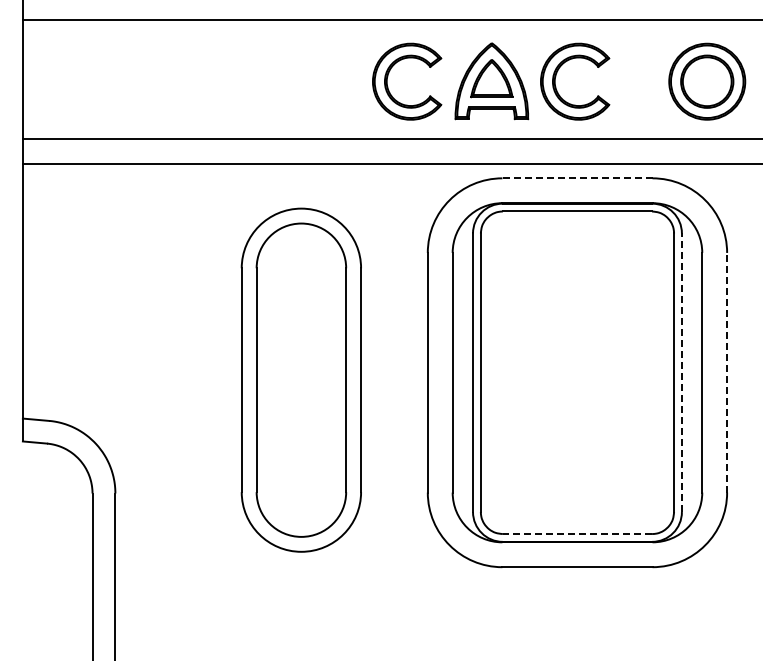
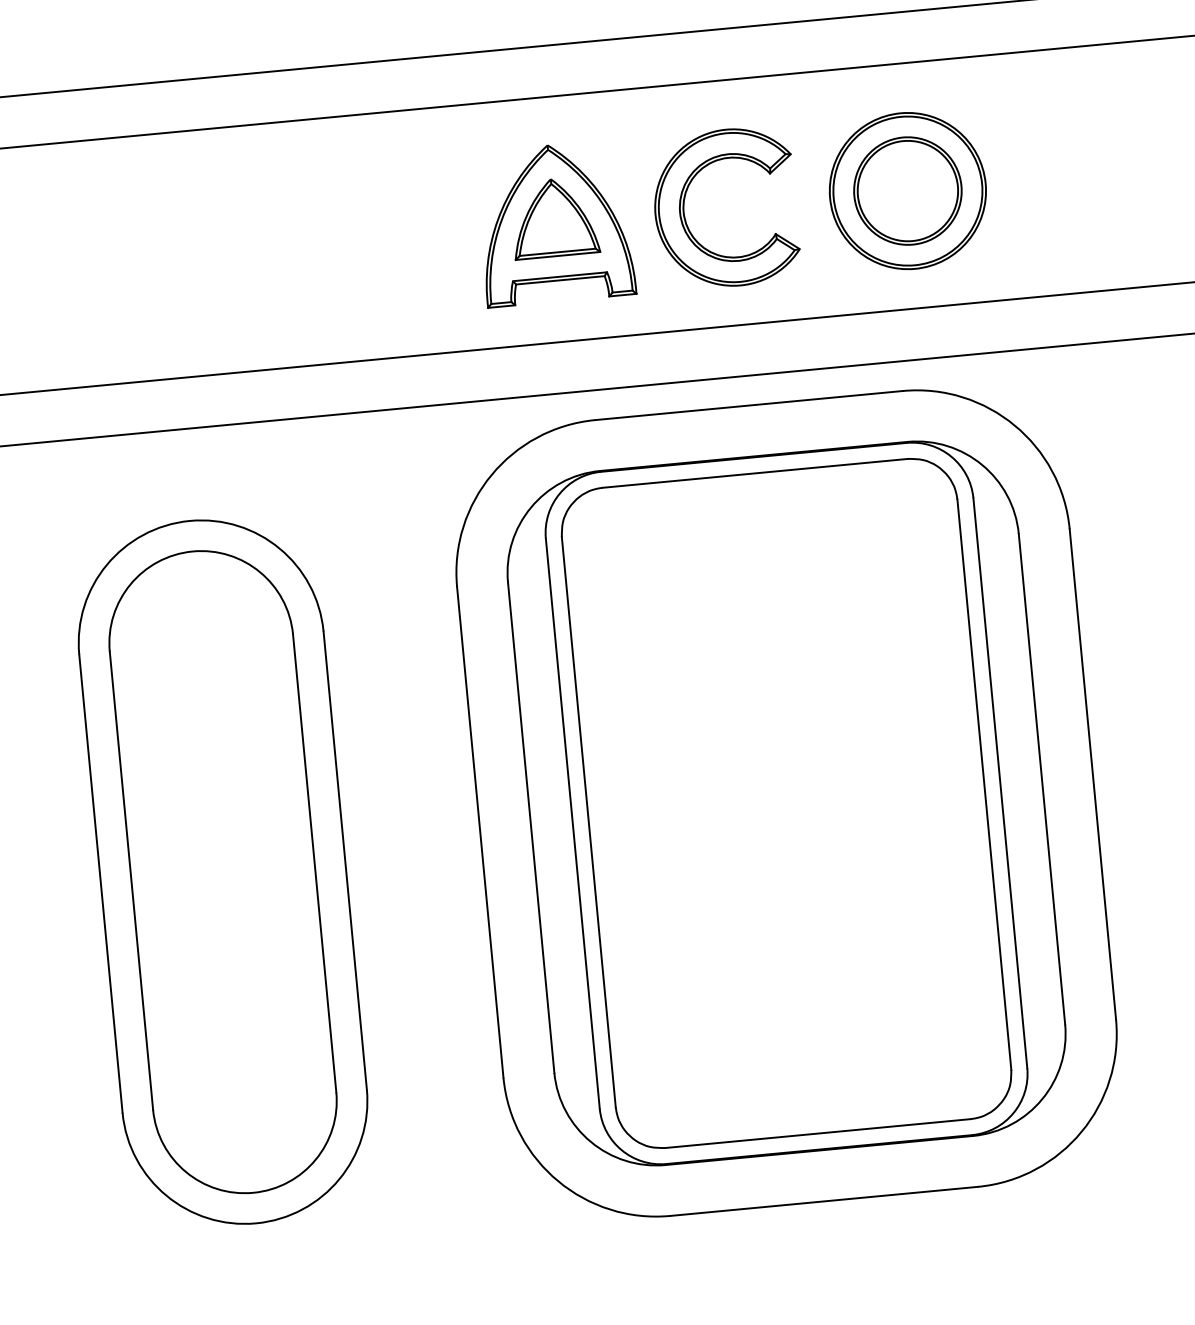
part: (388, 76) -> (342, 233), removed
part: (707, 81) -> (908, 190), moved
line: (576, 178) -> (747, 406), dashed -> solid
line: (681, 372) -> (999, 782), dashed -> solid
line: (727, 372) -> (1093, 773), dashed -> solid
line: (577, 534) -> (817, 1134), dashed -> solid

